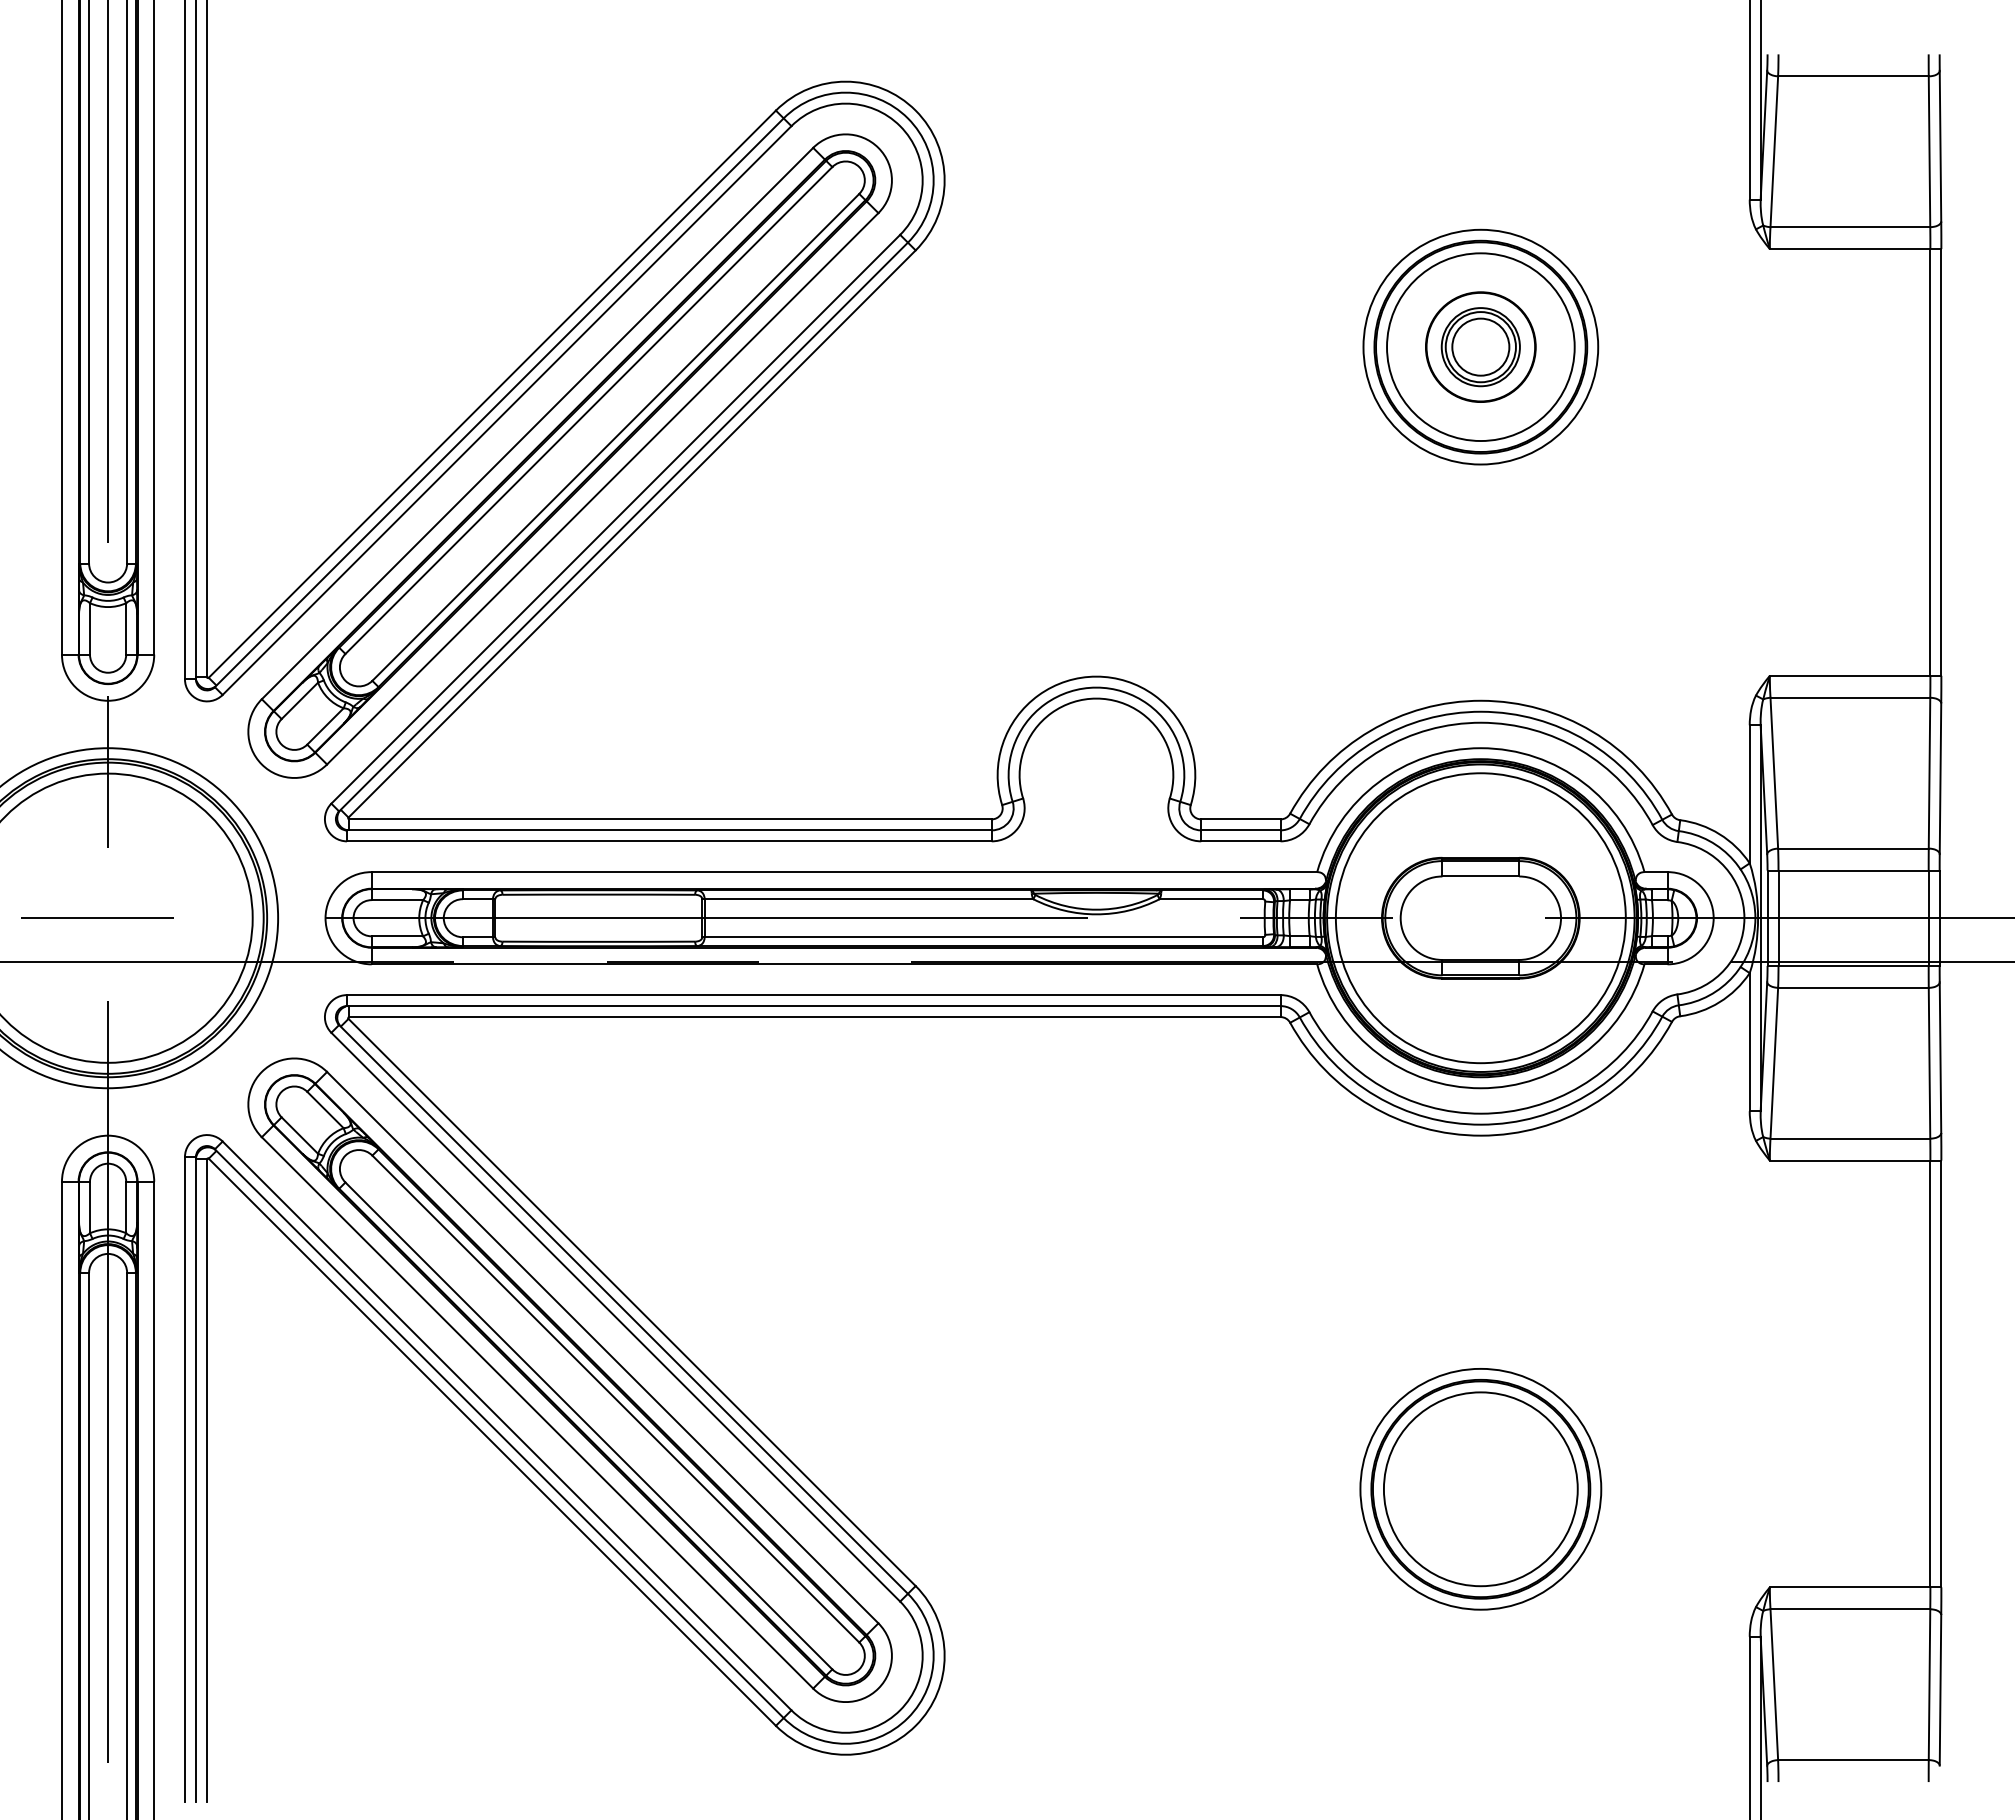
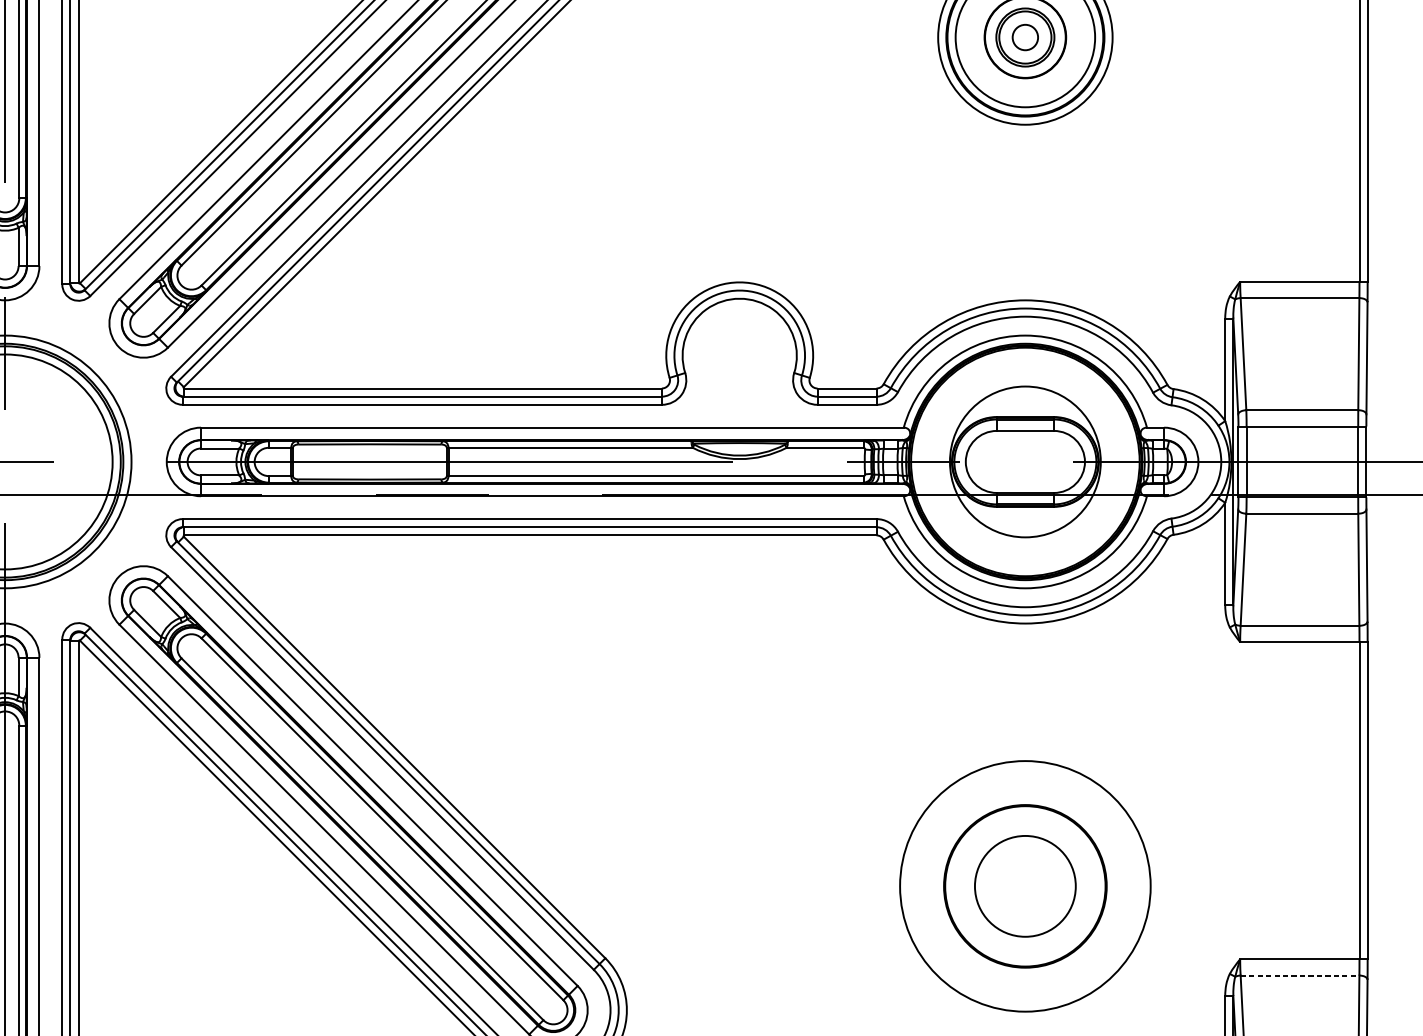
circle: (1480, 346) -> (1025, 37), size x0.6
circle: (1480, 918) -> (1025, 462), size x0.7
circle: (1480, 1488) -> (1025, 885), size x1.4
circle: (1480, 1489) -> (1025, 886), size x0.7
line: (1850, 1609) -> (1300, 975), solid -> dashed

